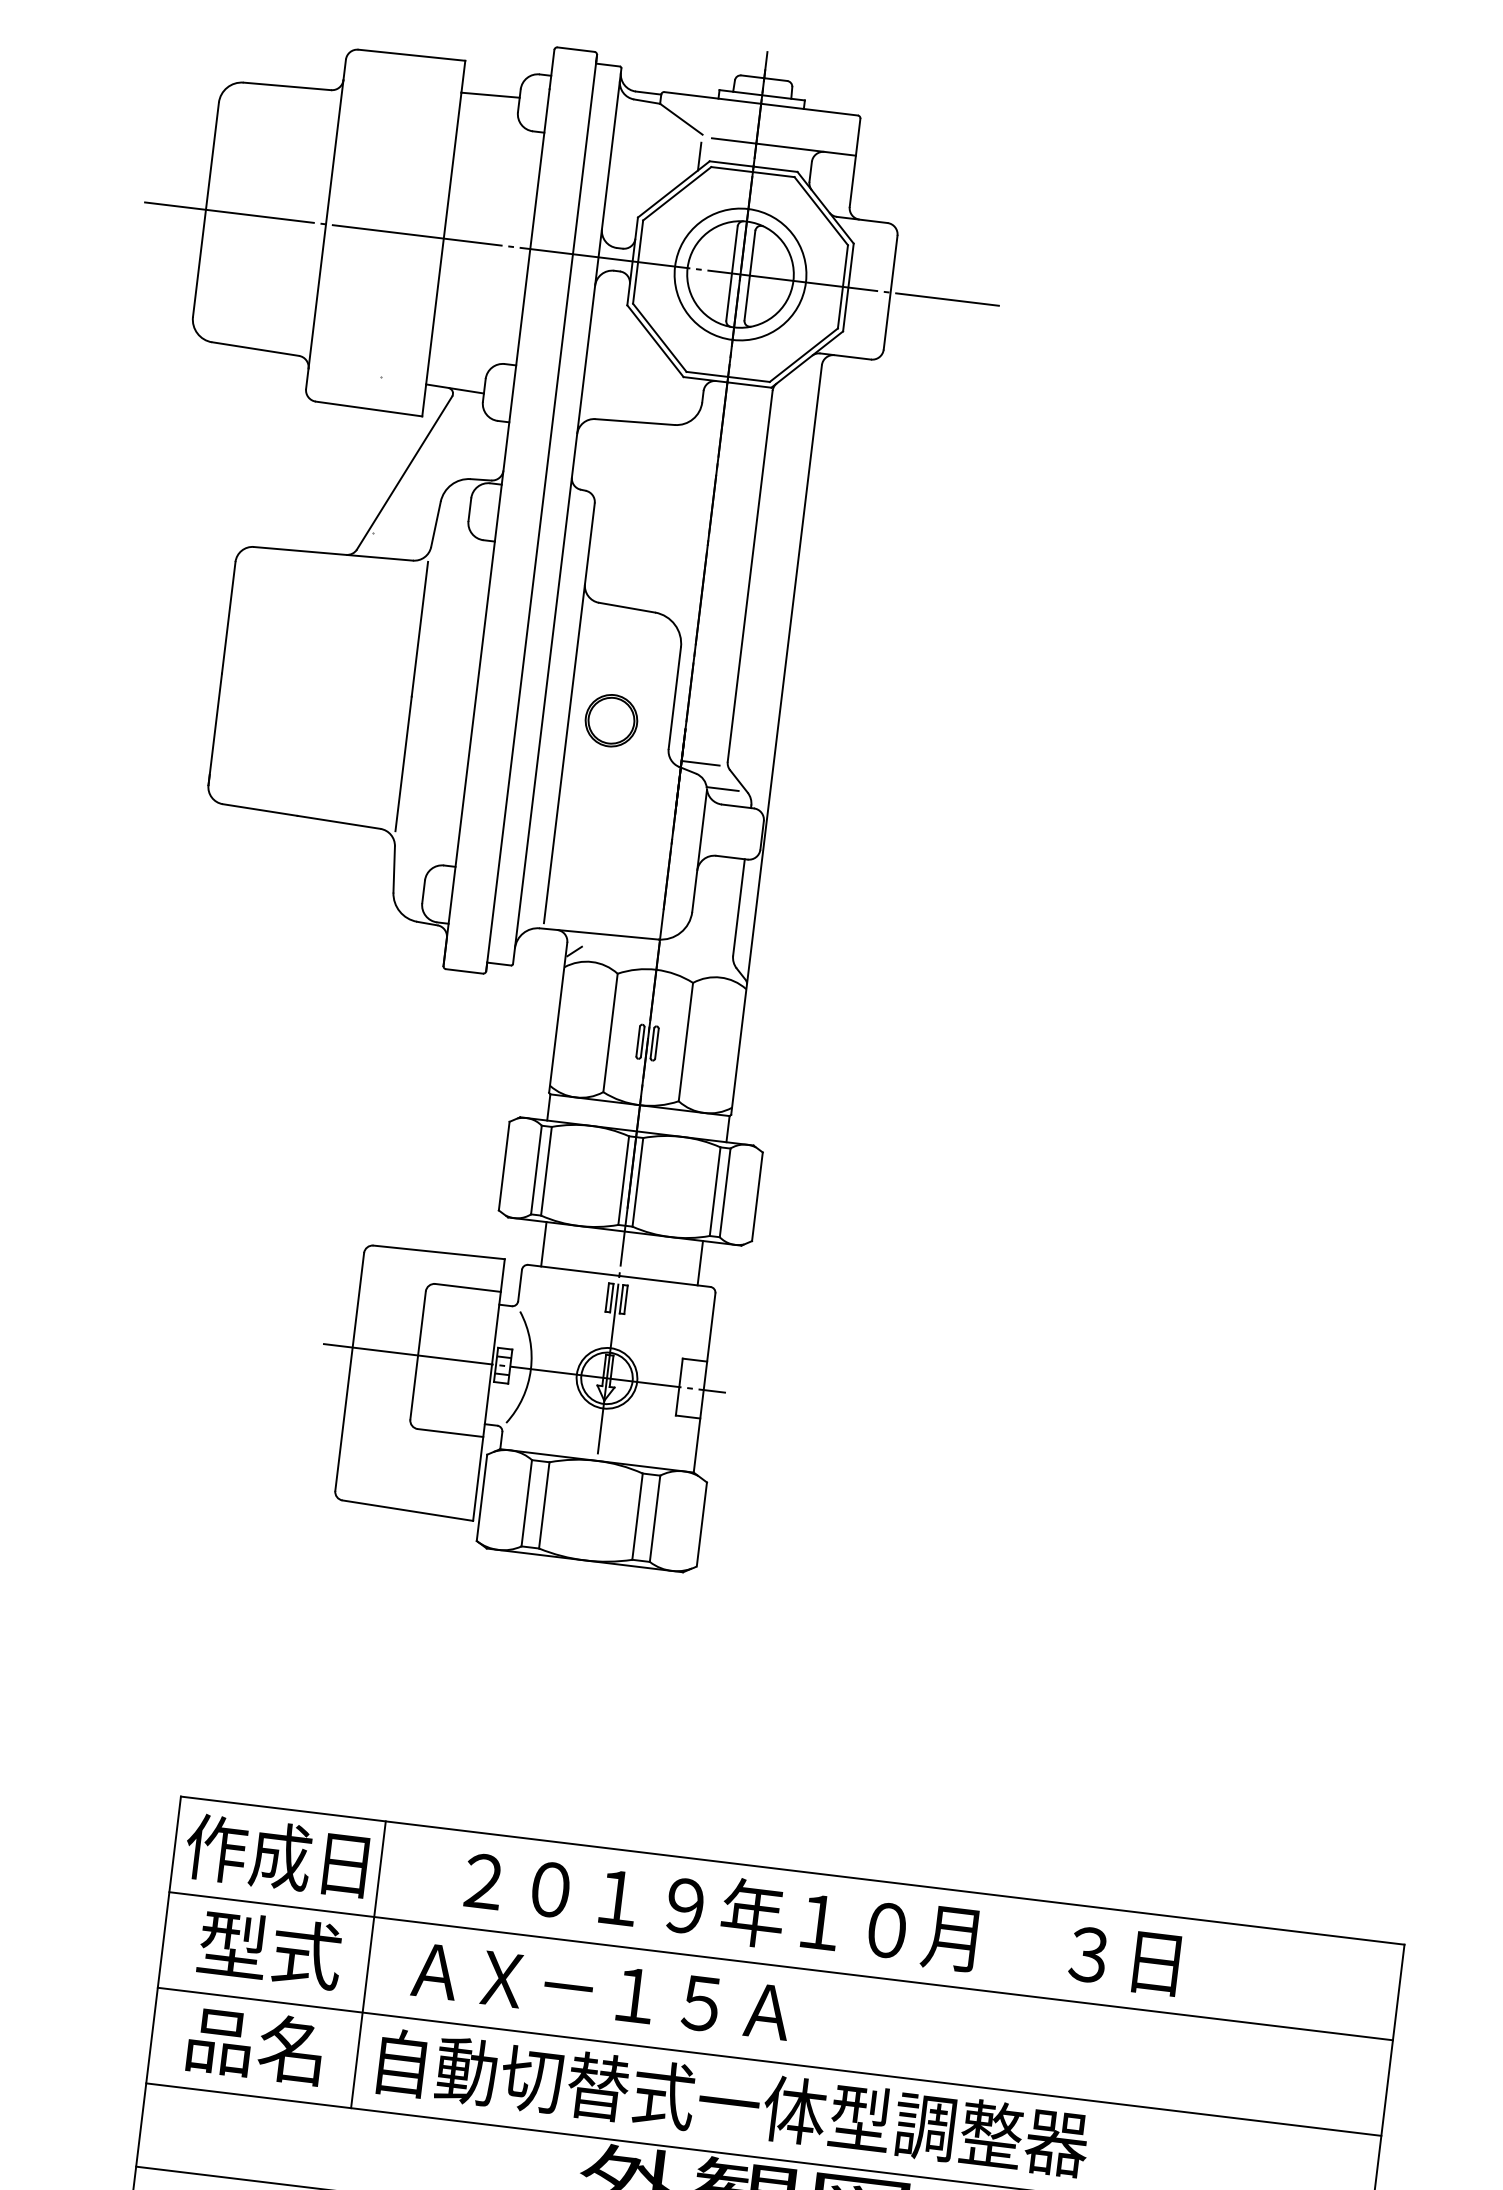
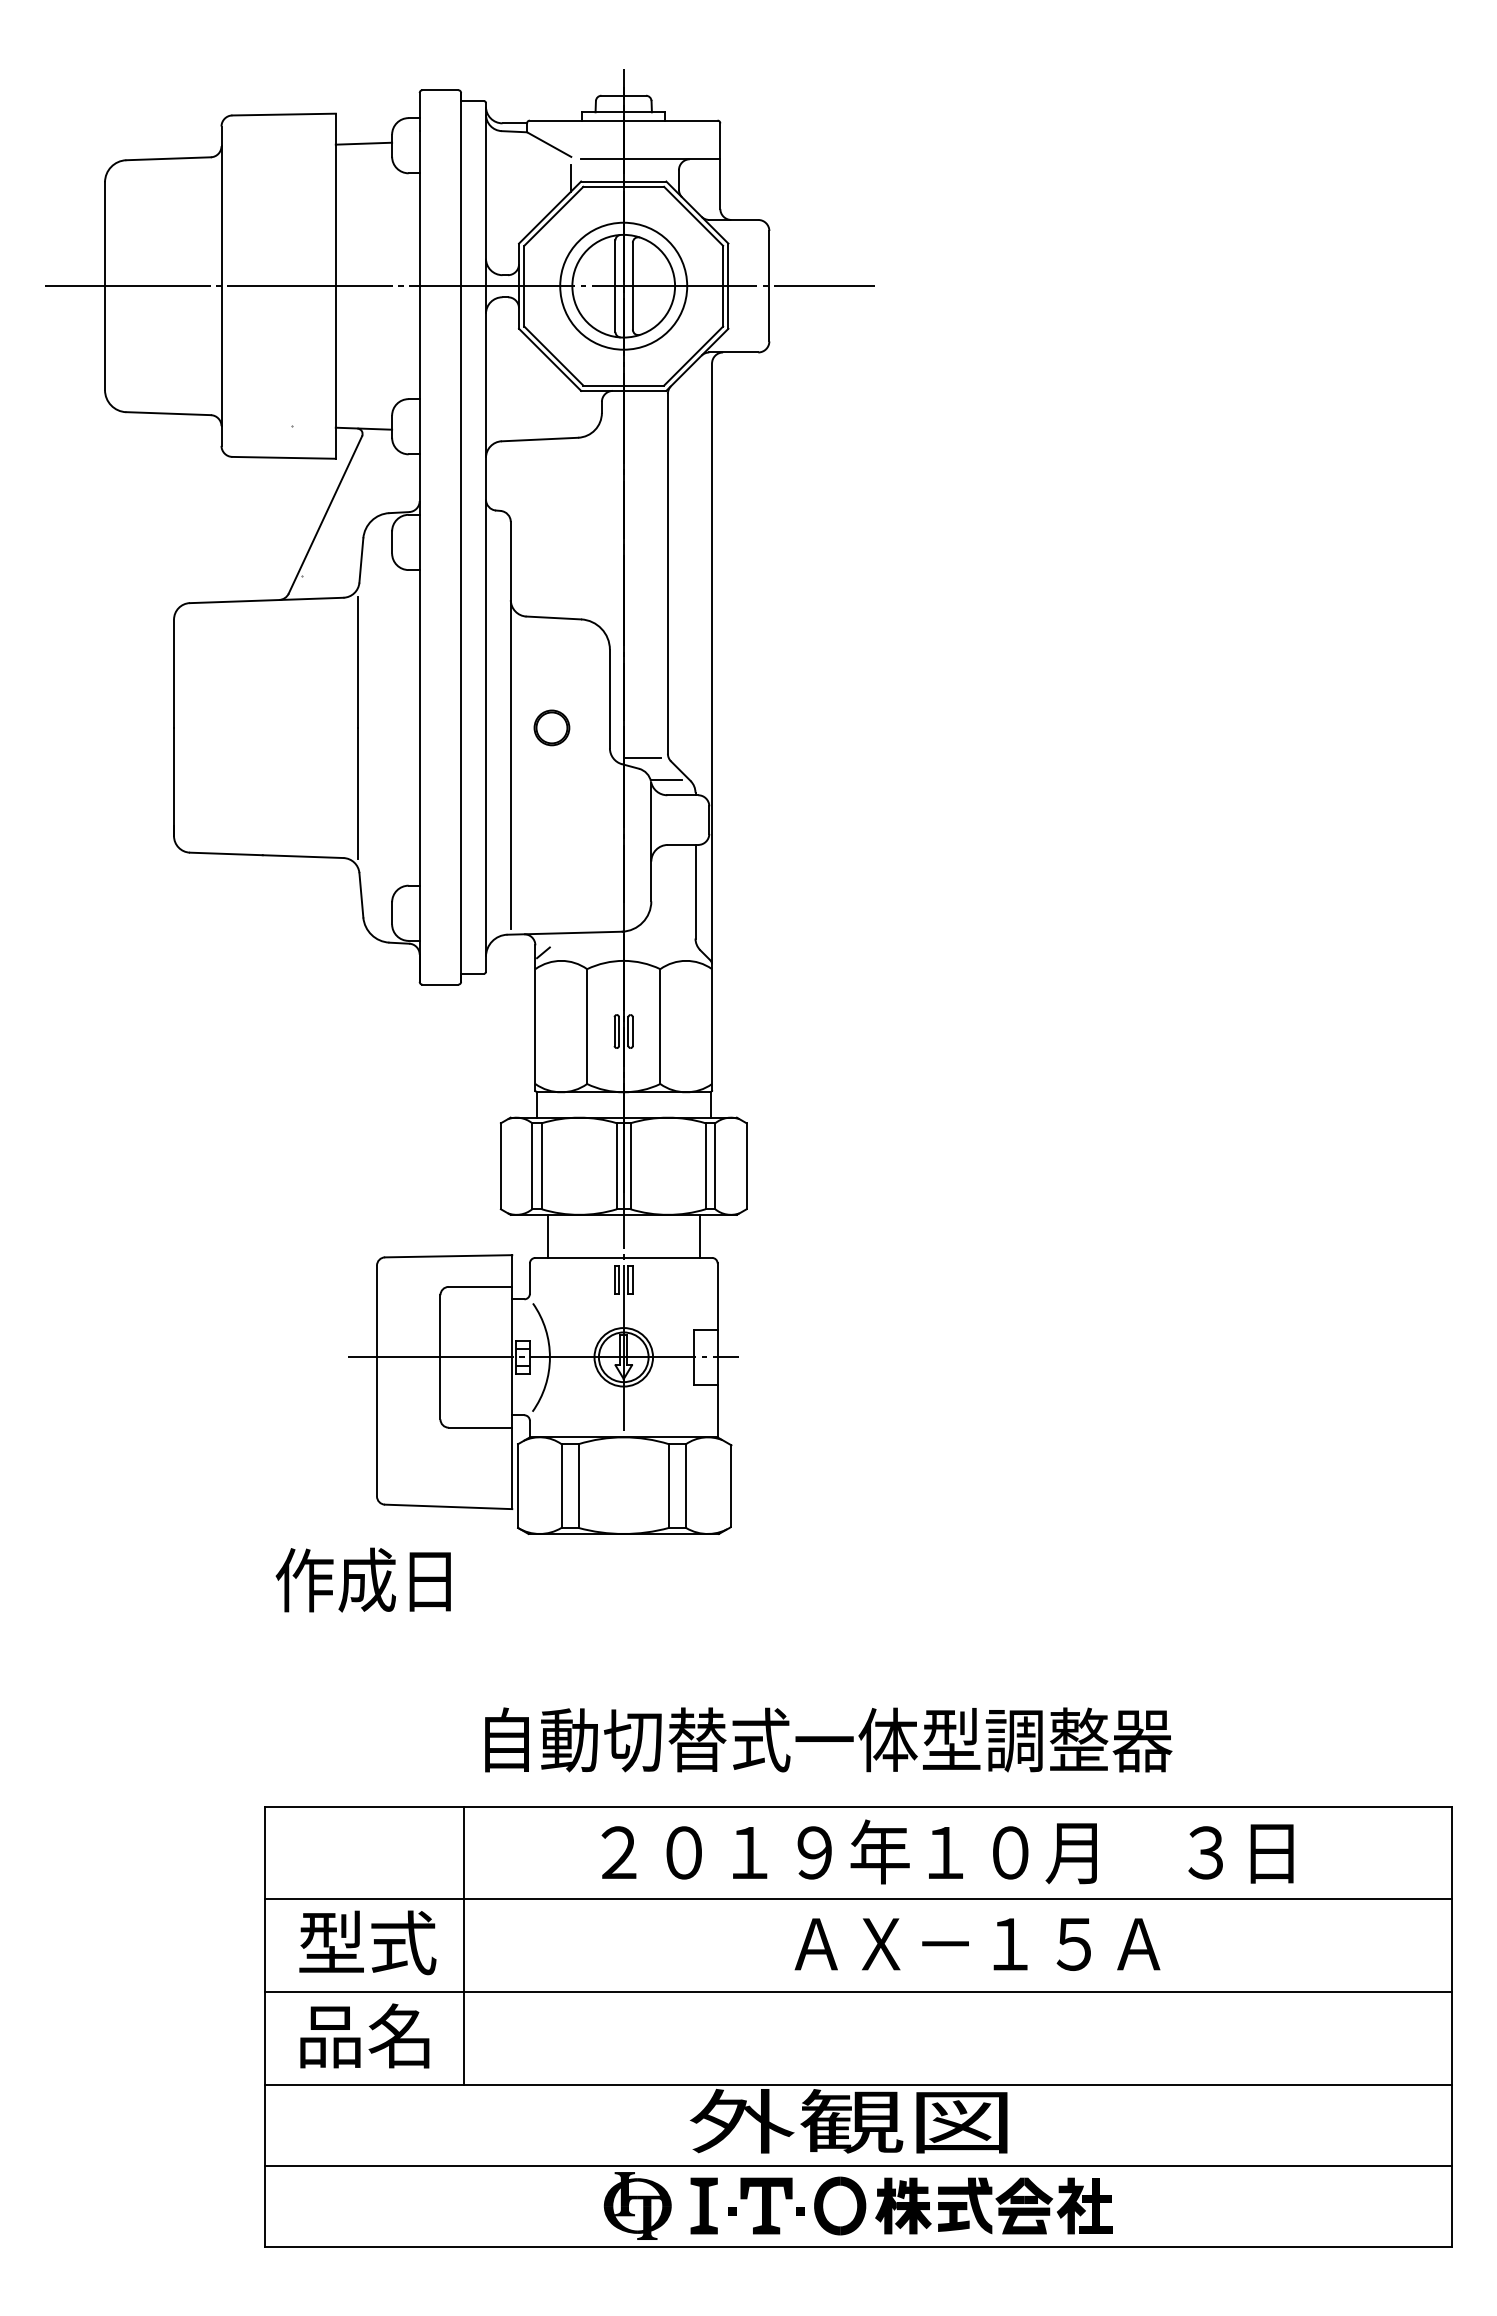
part: (611, 720) -> (551, 727), size x0.7
text: (276, 1855) -> (362, 1579), moved
text: (822, 1921) -> (947, 1851), moved
text: (601, 1991) -> (977, 1944), moved
text: (733, 2102) -> (828, 1739), moved

